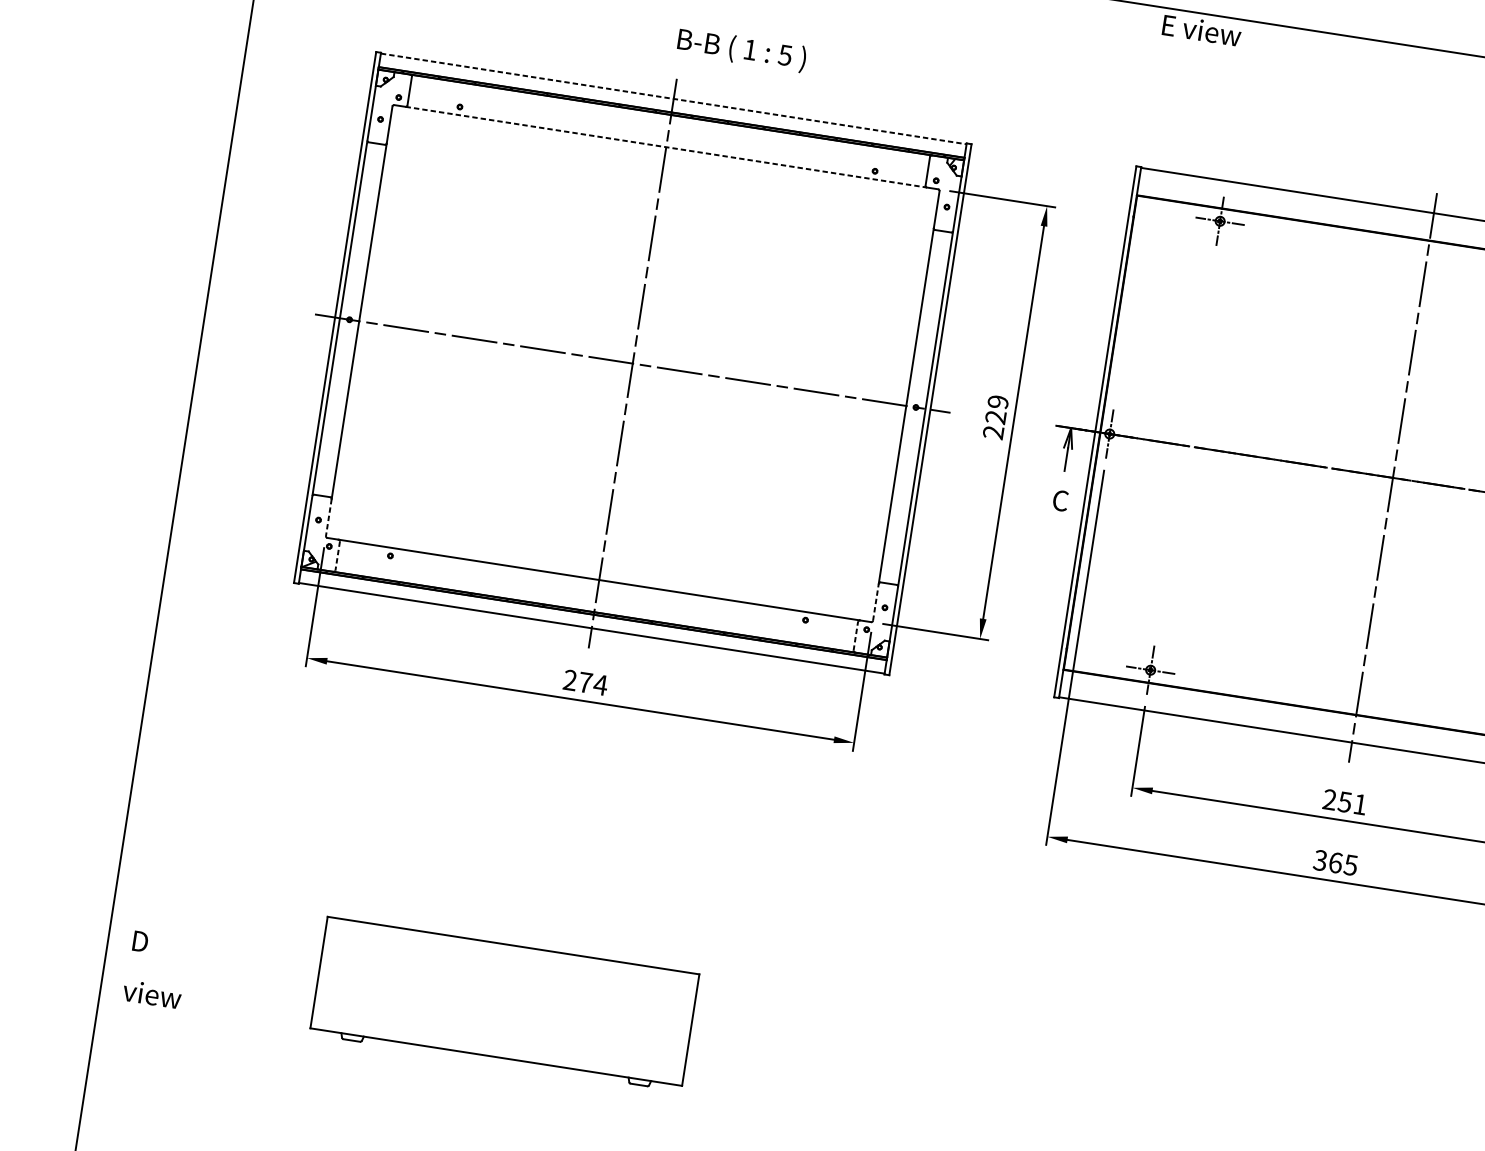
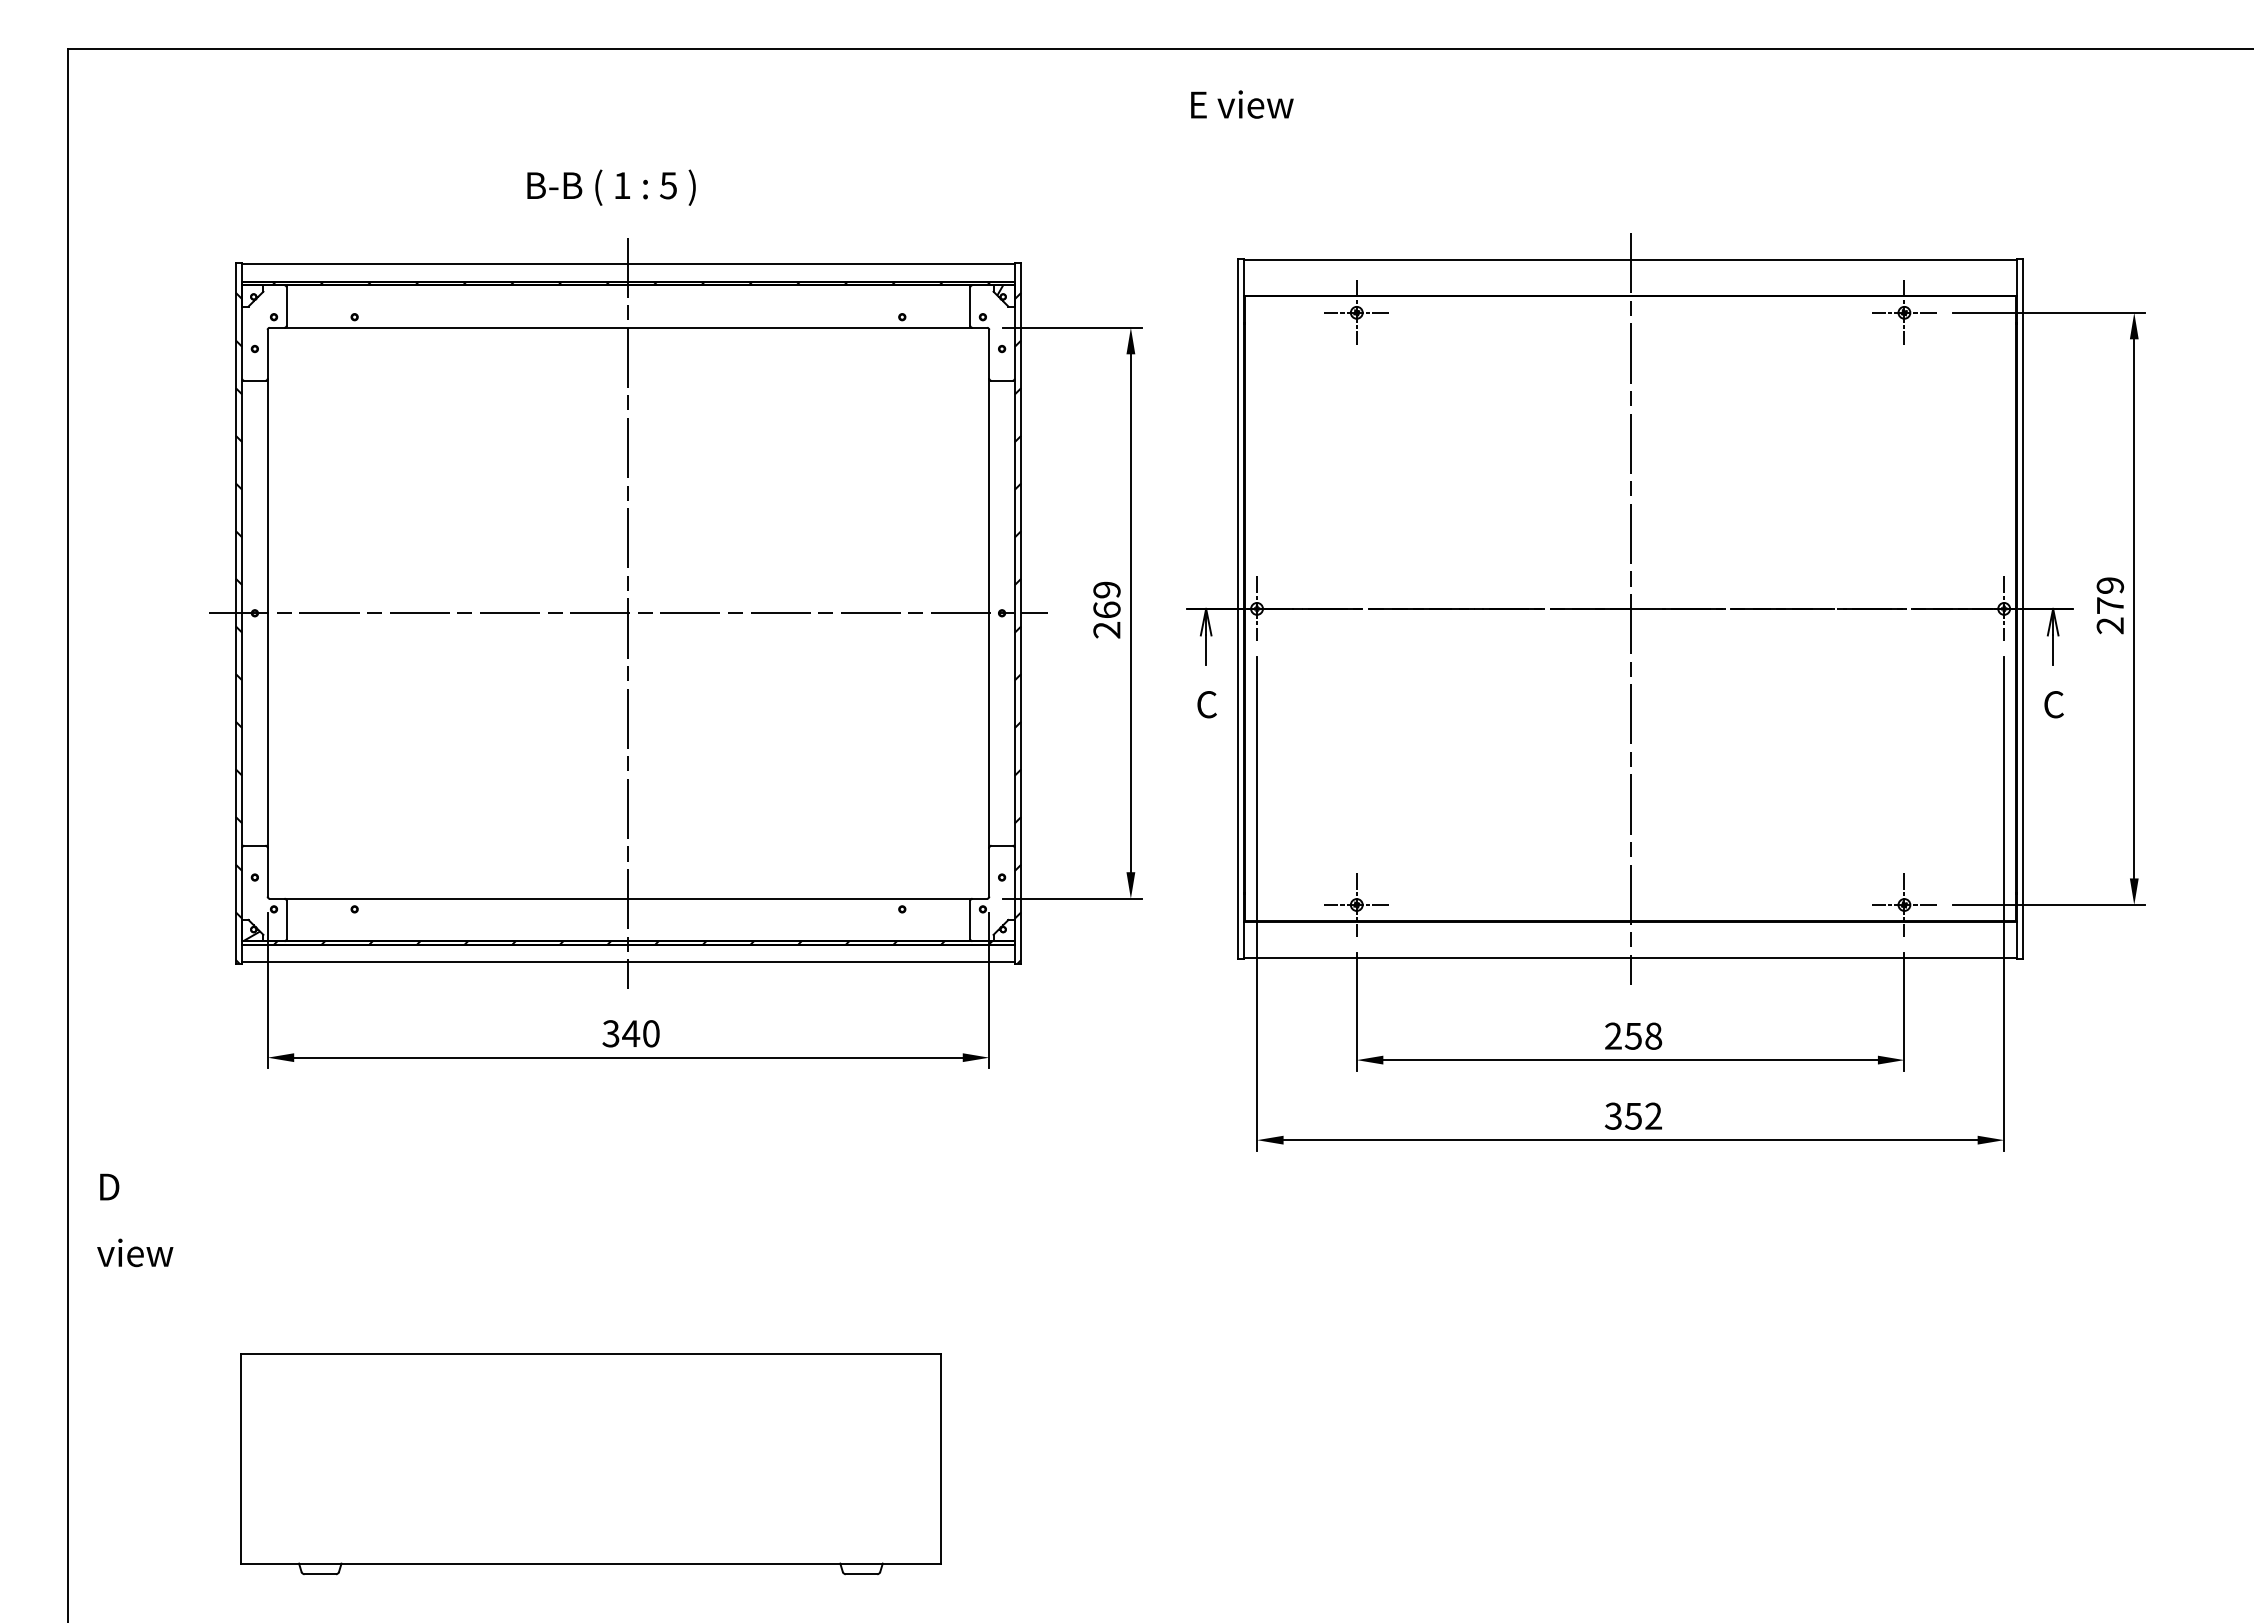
text: (1202, 30) -> (1242, 104), moved
text: (741, 50) -> (611, 187), moved
line: (673, 99) -> (628, 264), dashed -> solid
line: (666, 146) -> (628, 327), dashed -> solid
hatch: (335, 328) -> (238, 627), added
text: (995, 416) -> (1106, 609), 229 -> 269
hatch: (926, 420) -> (1017, 627), added
line: (328, 517) -> (267, 872), dashed -> solid
line: (337, 556) -> (286, 920), dashed -> solid
line: (876, 601) -> (989, 871), dashed -> solid
line: (856, 635) -> (970, 919), dashed -> solid
text: (585, 682) -> (631, 1033), 274 -> 340
text: (1360, 803) -> (1653, 1035), 251 -> 258
text: (1342, 863) -> (1642, 1115), 365 -> 352
text: (156, 970) -> (135, 1220), moved
part: (504, 1004) -> (590, 1464), size x1.43

